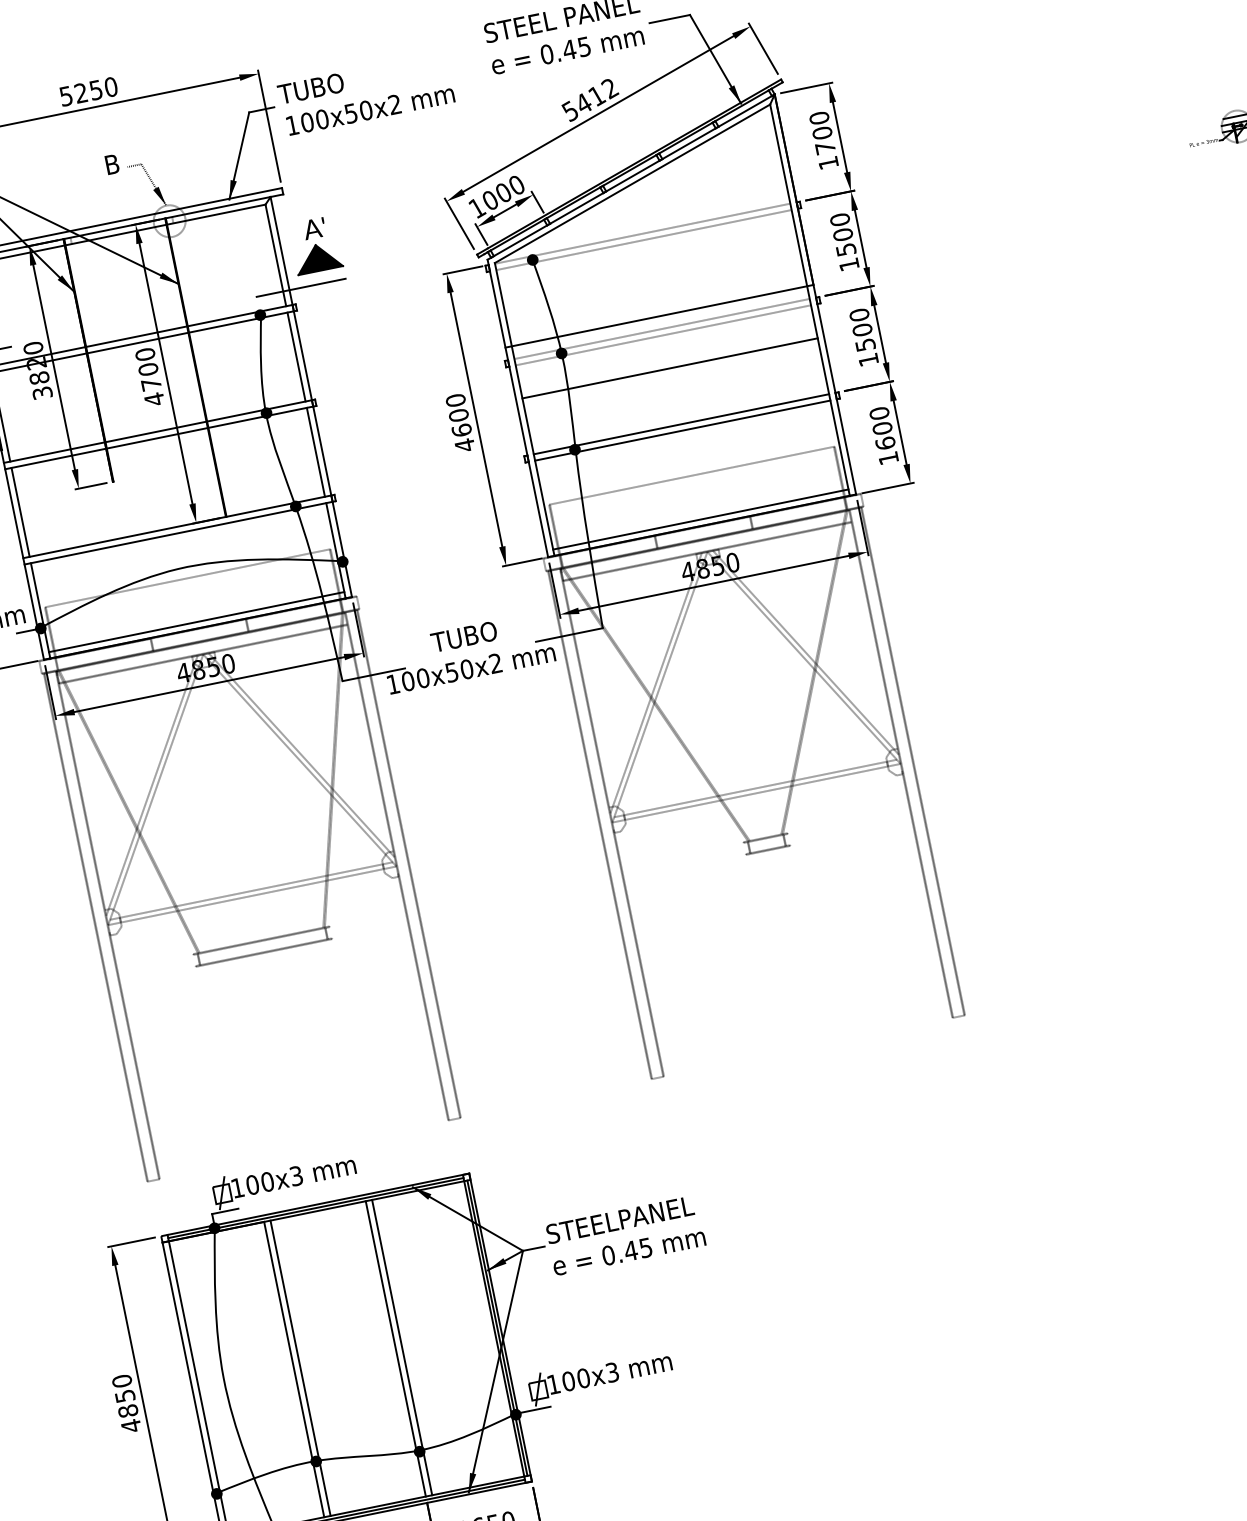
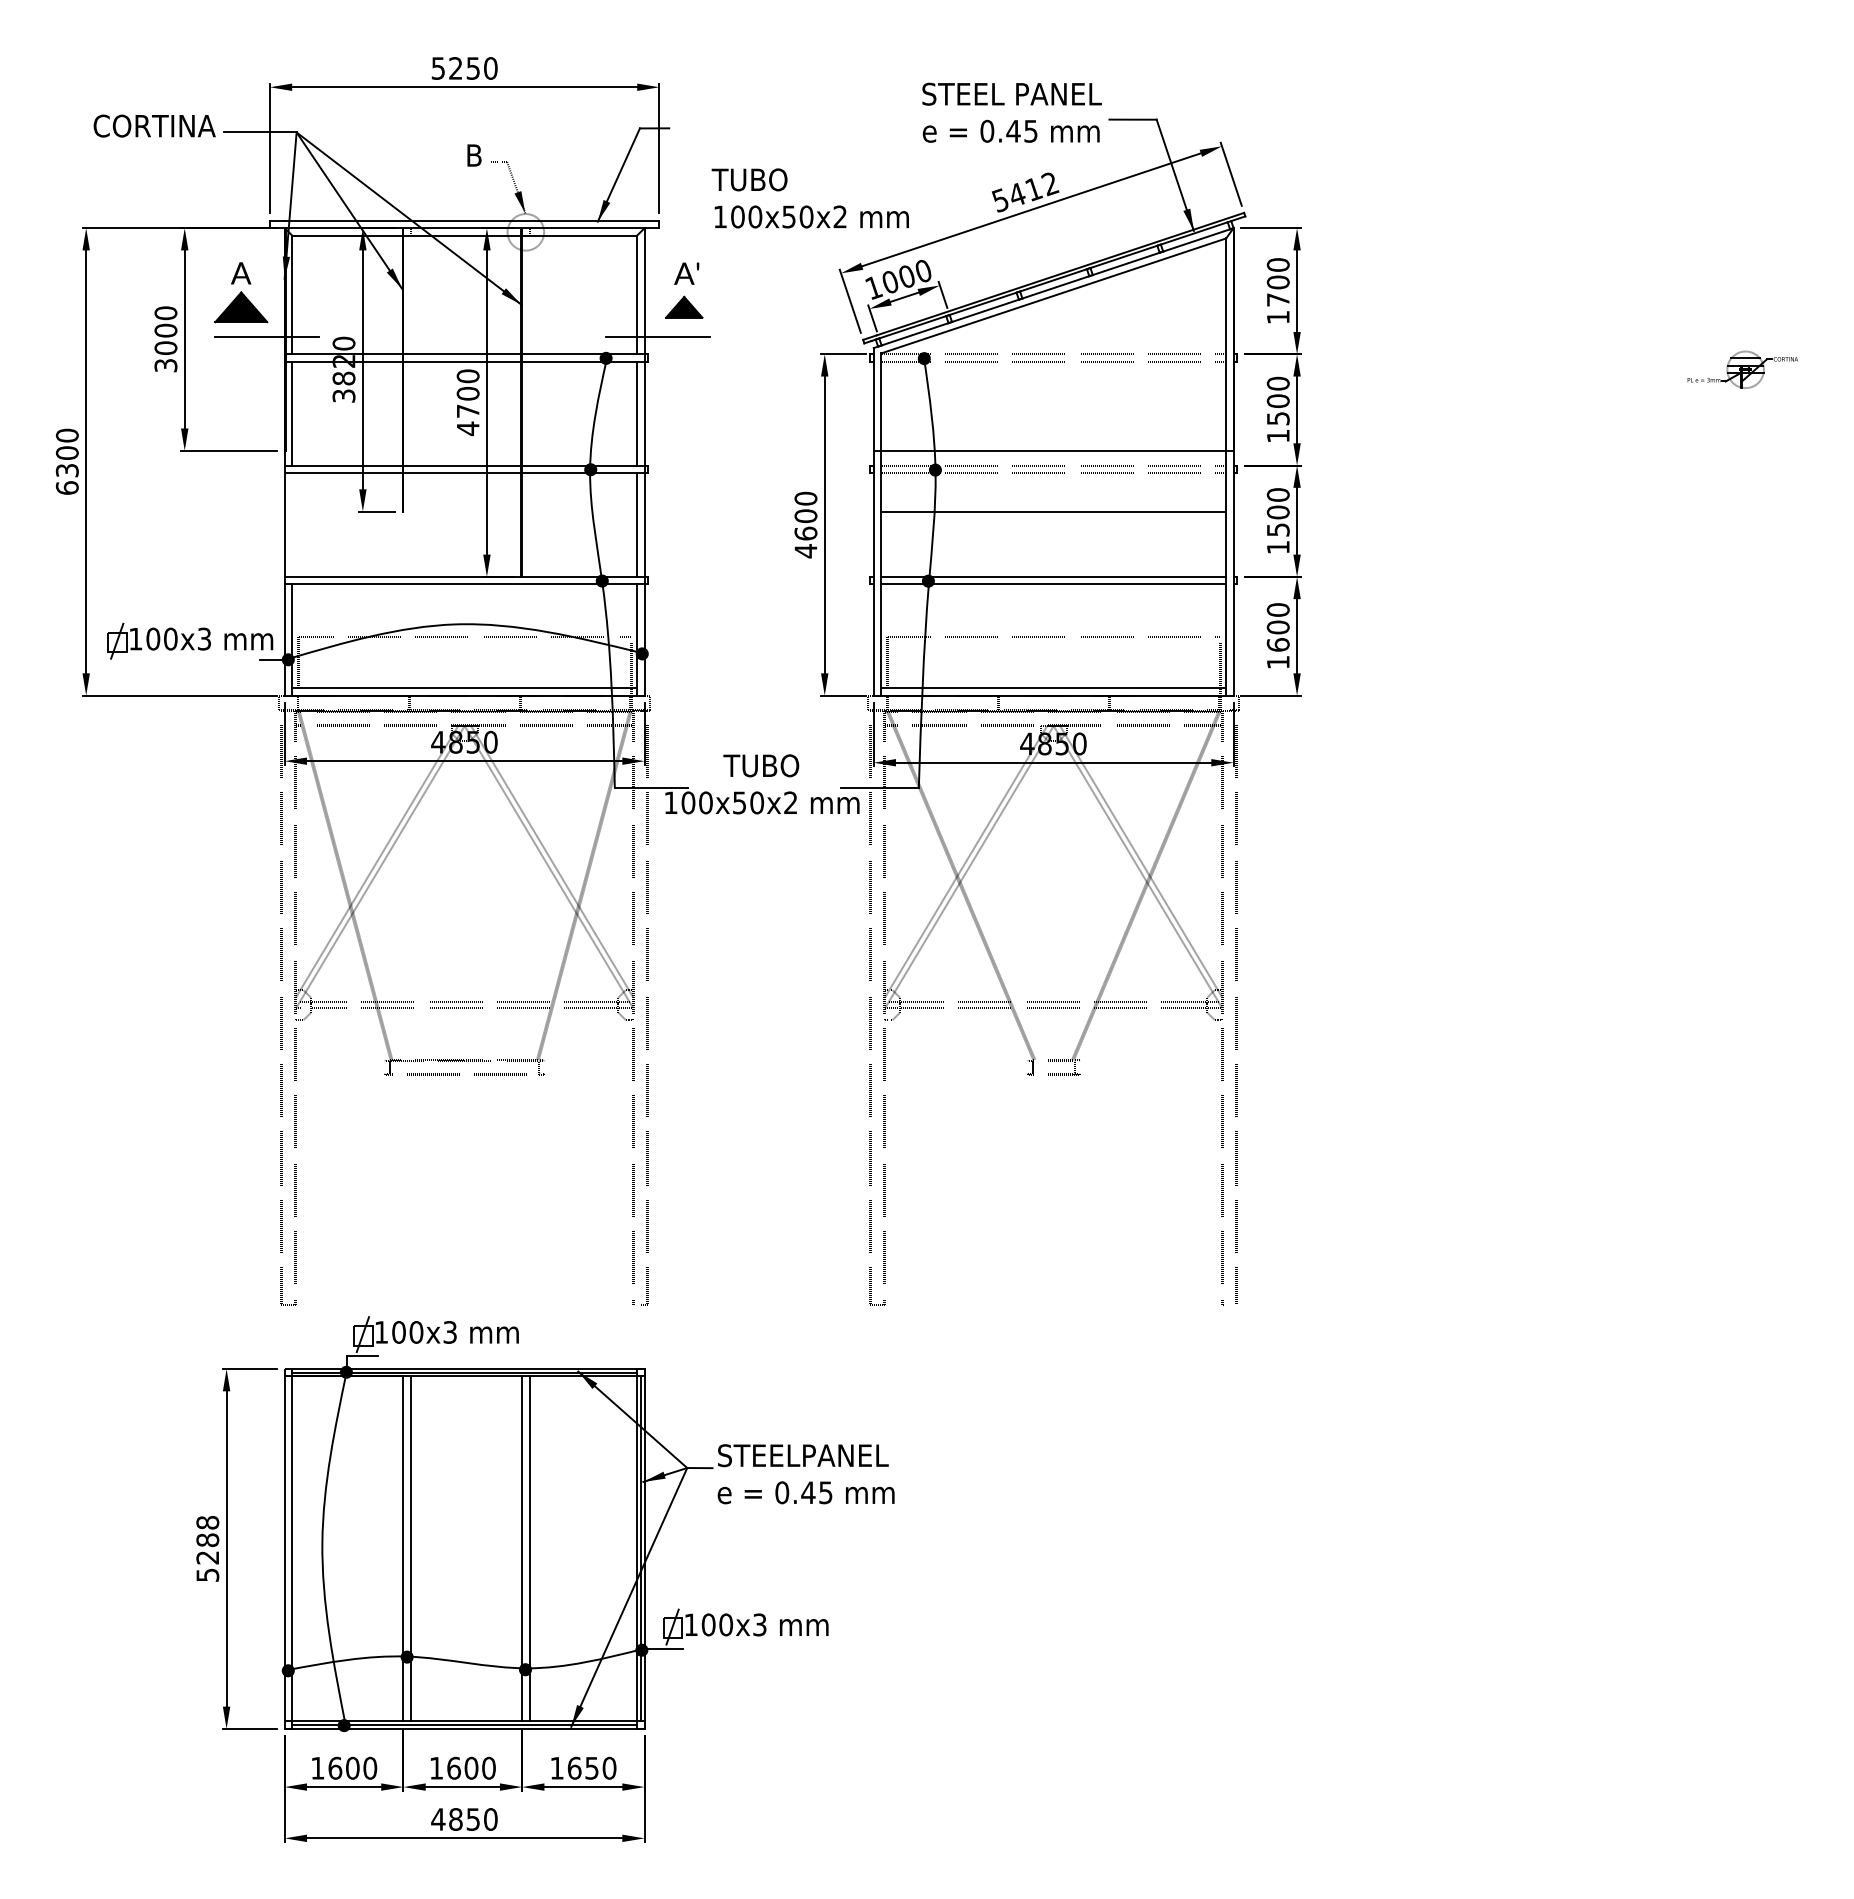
text: (365, 94) -> (809, 198), moved
part: (318, 257) -> (684, 307), size x0.7
line: (20, 511) -> (292, 524), removed
text: (126, 1403) -> (207, 1548), 4850 -> 5288

